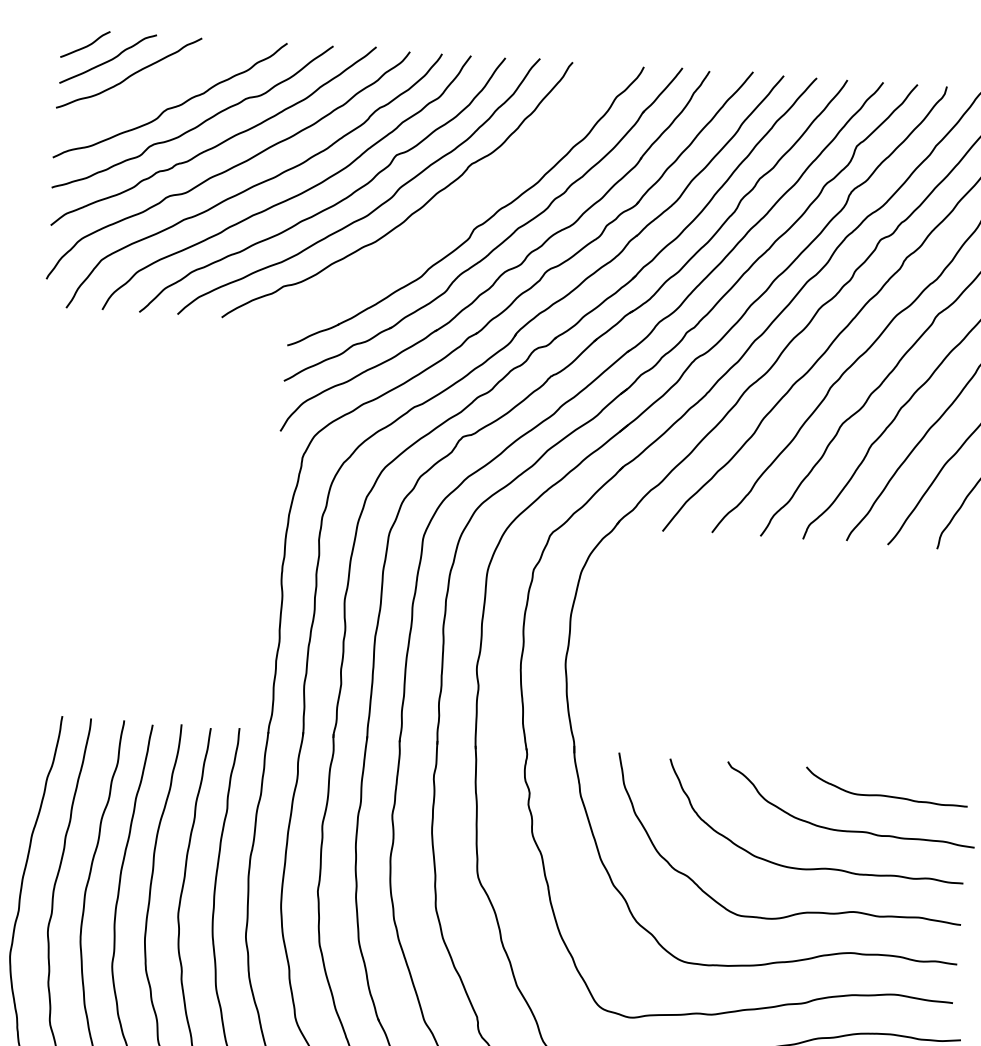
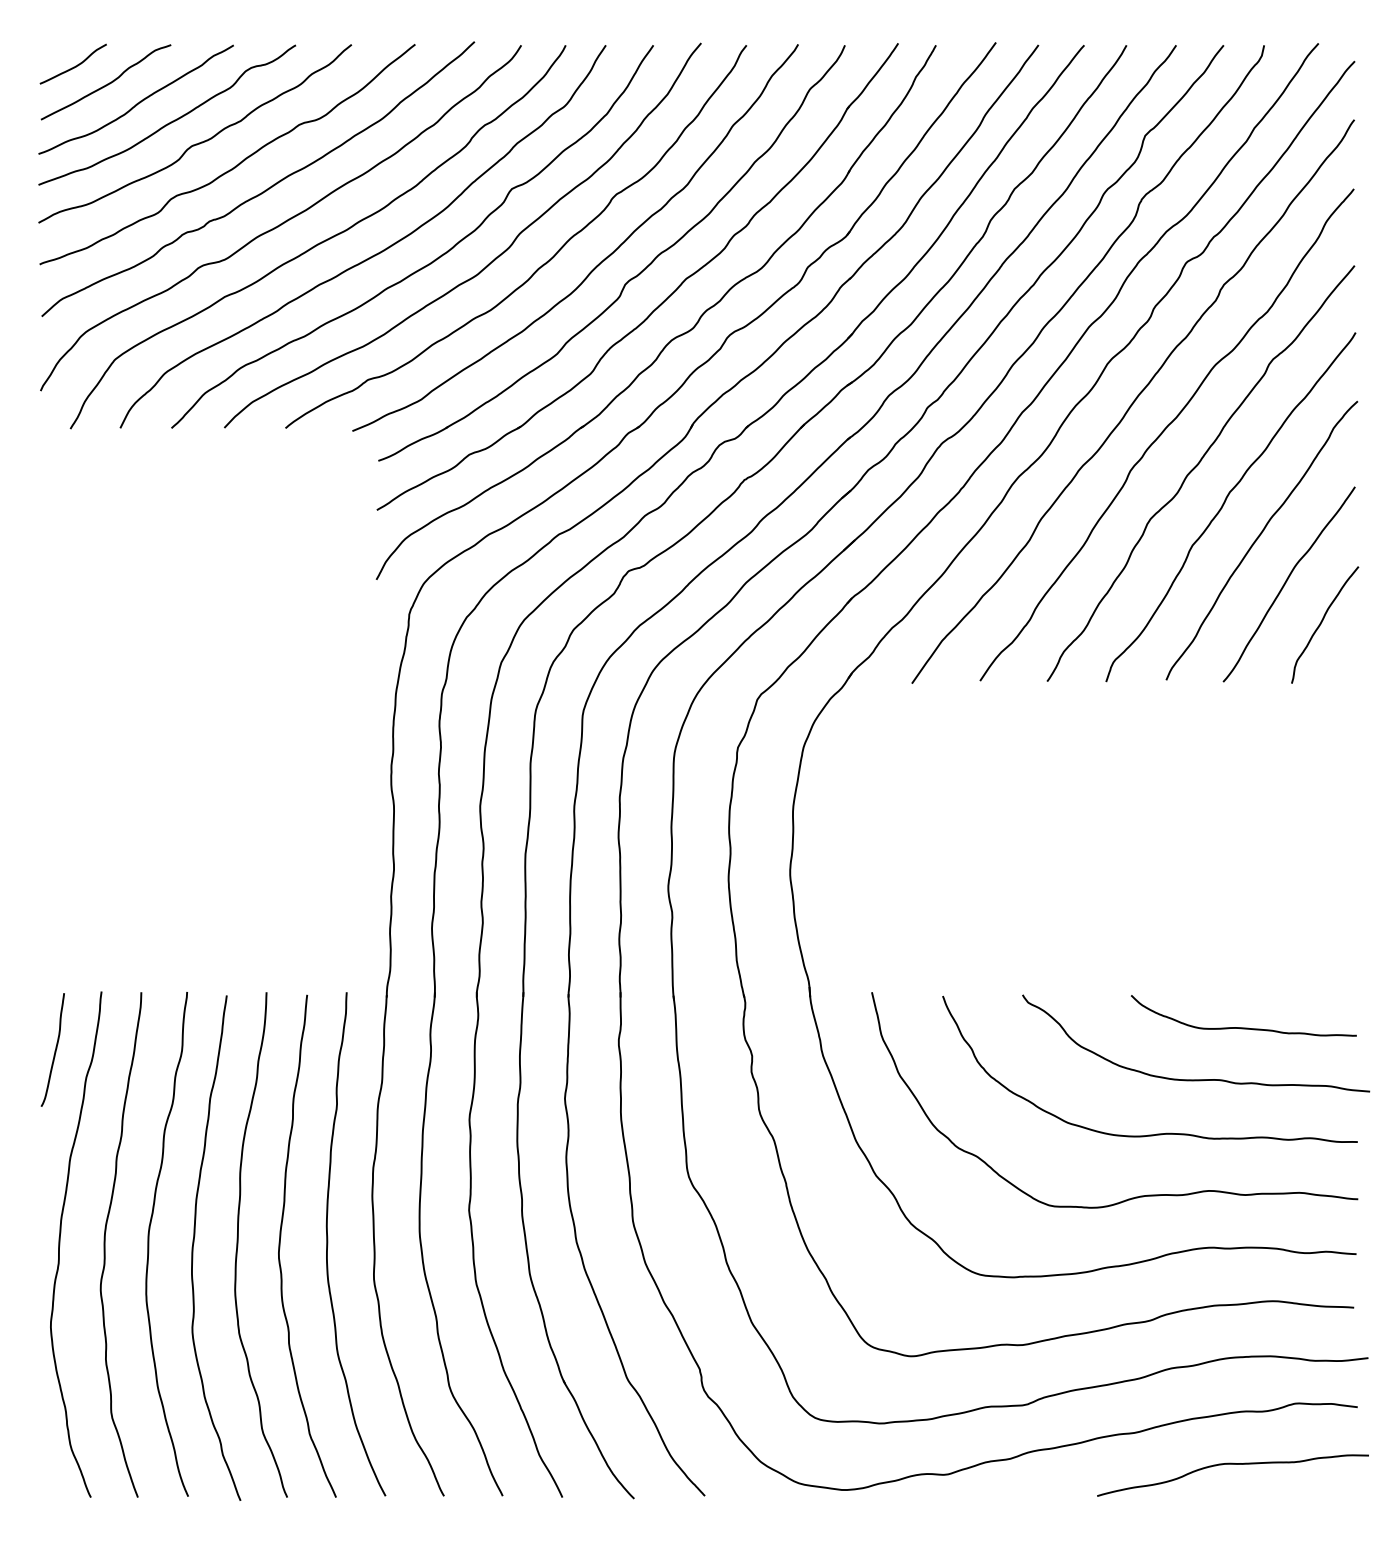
curve: (152, 90) -> (170, 121), added
curve: (457, 211) -> (600, 261), added
curve: (25, 756) -> (54, 1050), added

